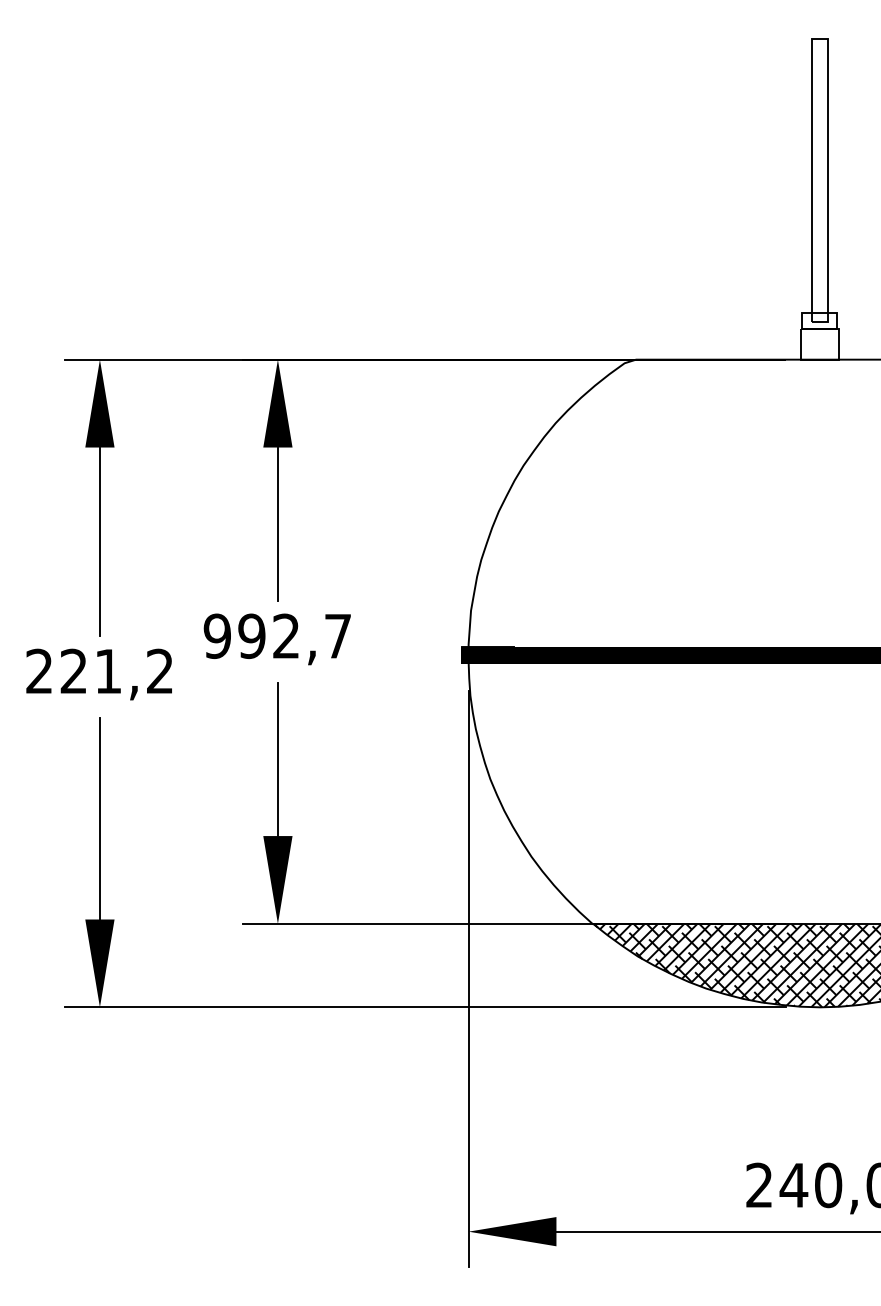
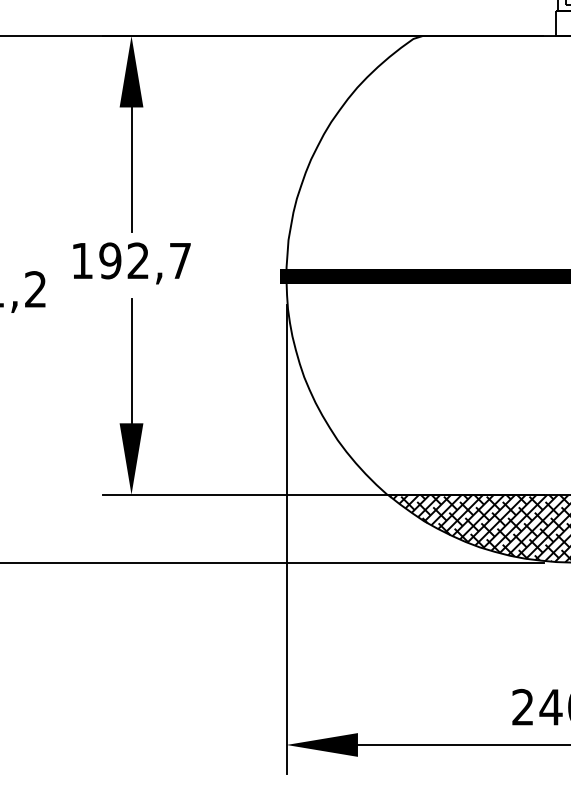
text: (216, 636) -> (81, 261), 992,7 -> 192,7

